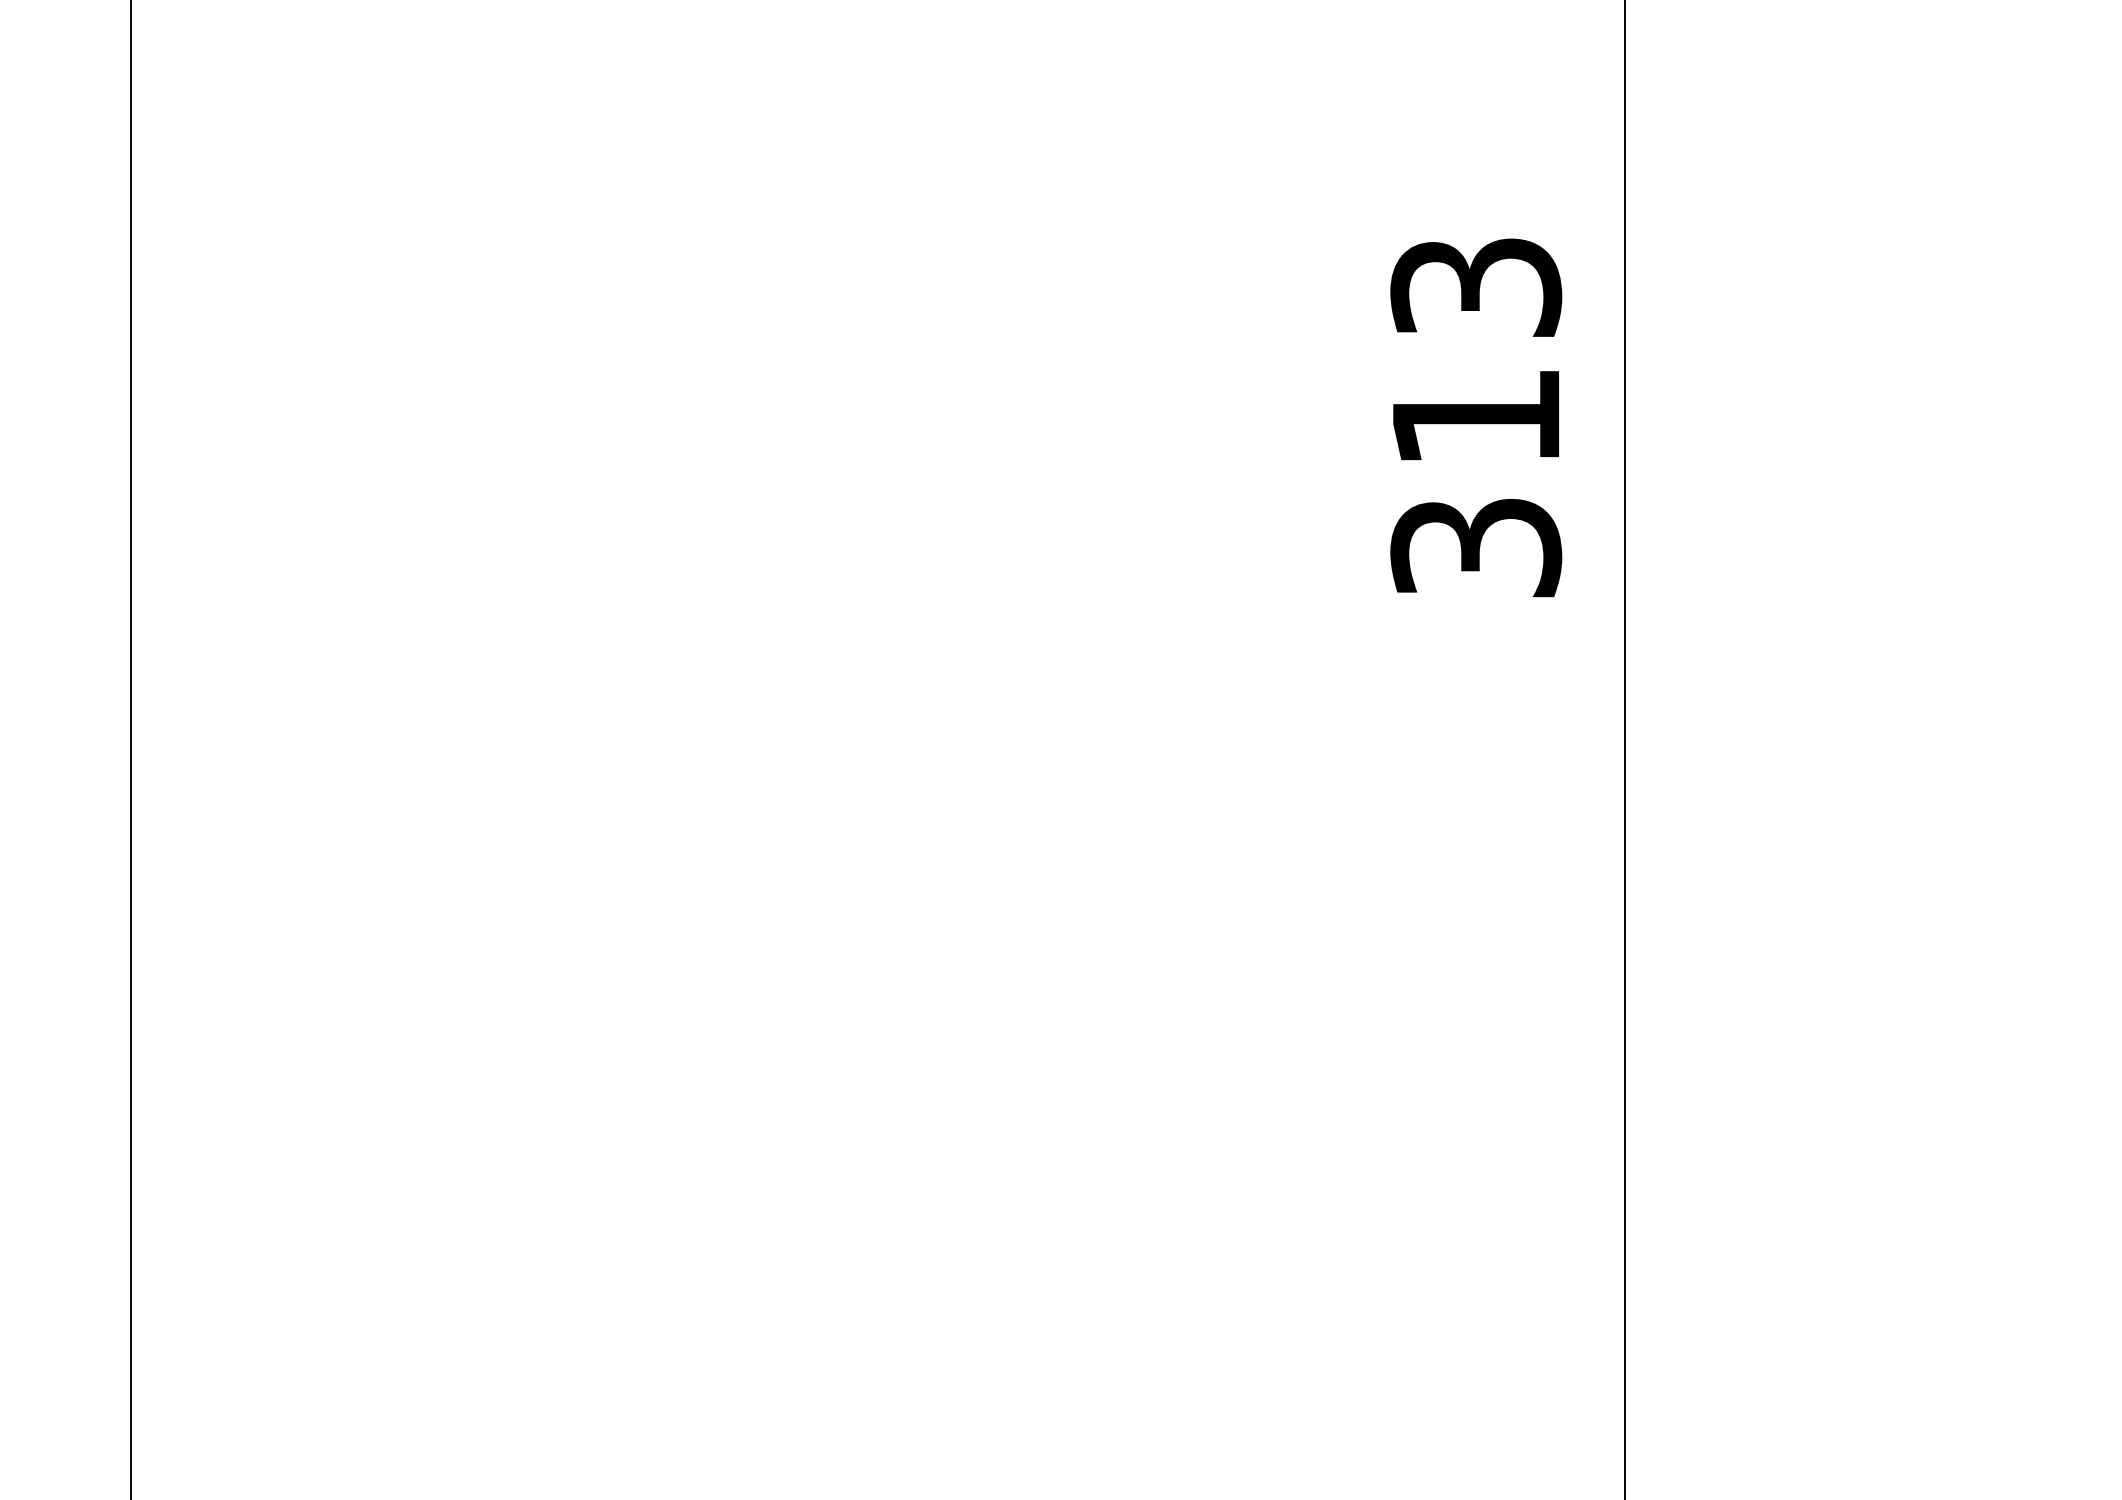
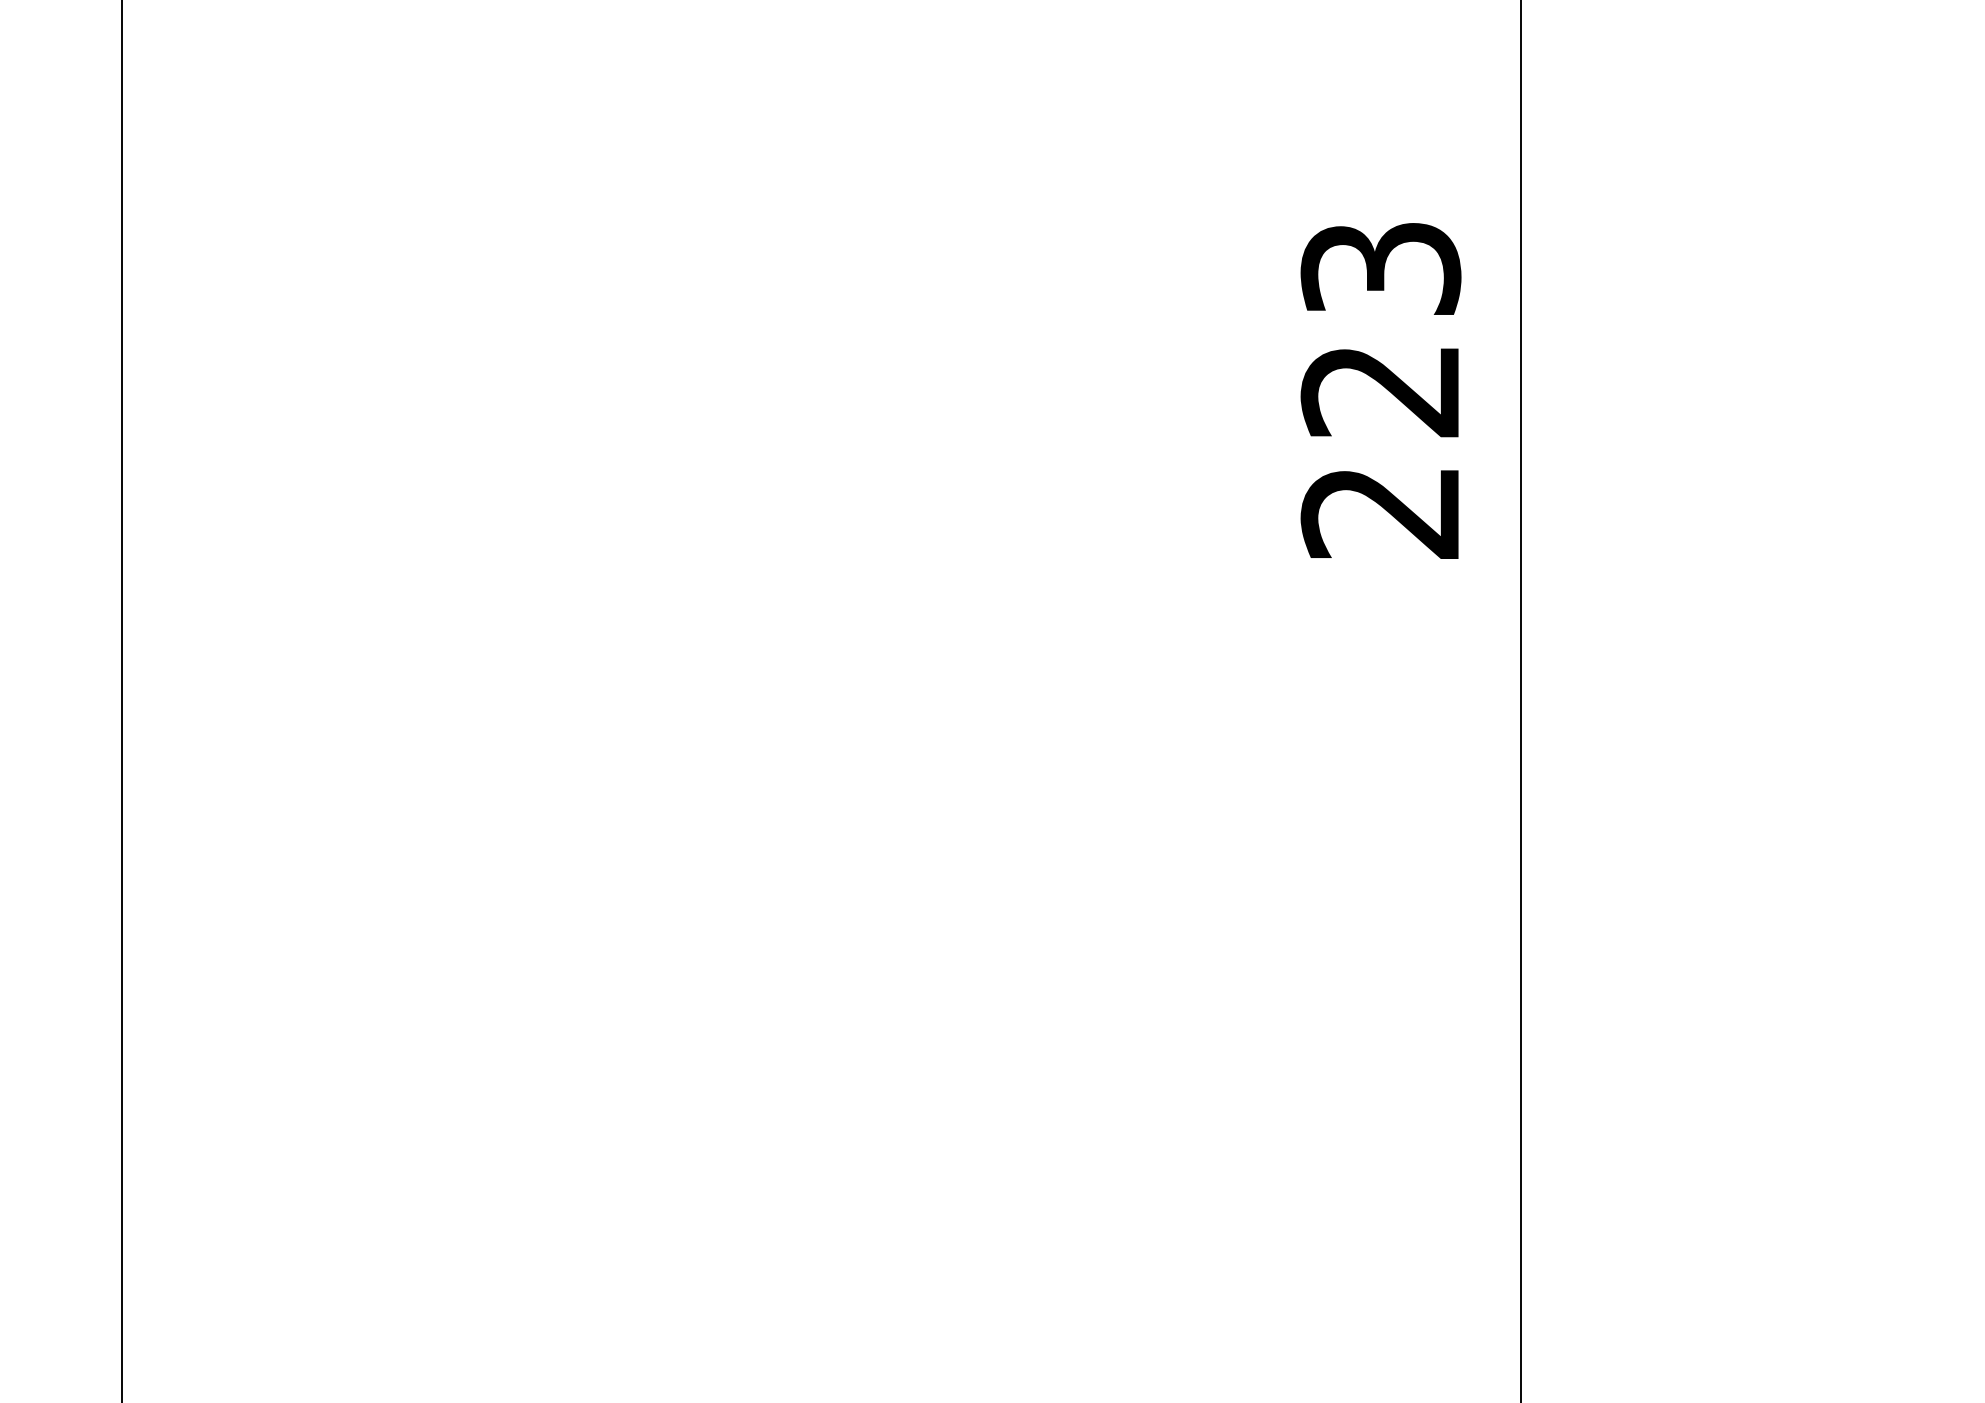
text: (1475, 483) -> (1380, 452), 313 -> 223

